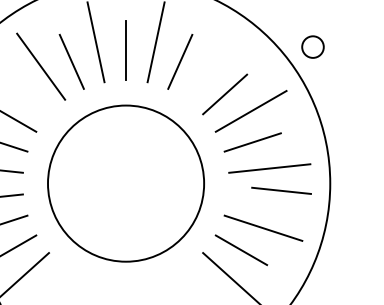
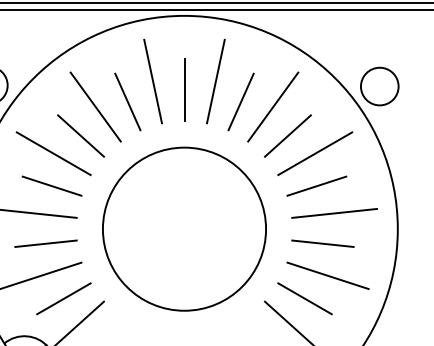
circle: (312, 47) -> (379, 86), size x1.67
line: (211, 66) -> (273, 106), added
line: (26, 93) -> (80, 135), added
line: (281, 190) -> (322, 243), moved

